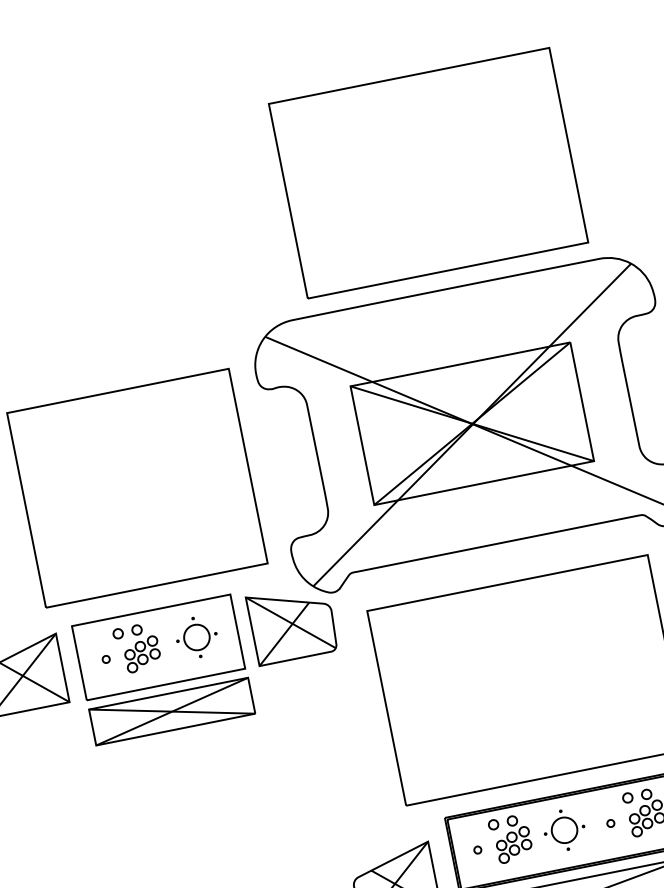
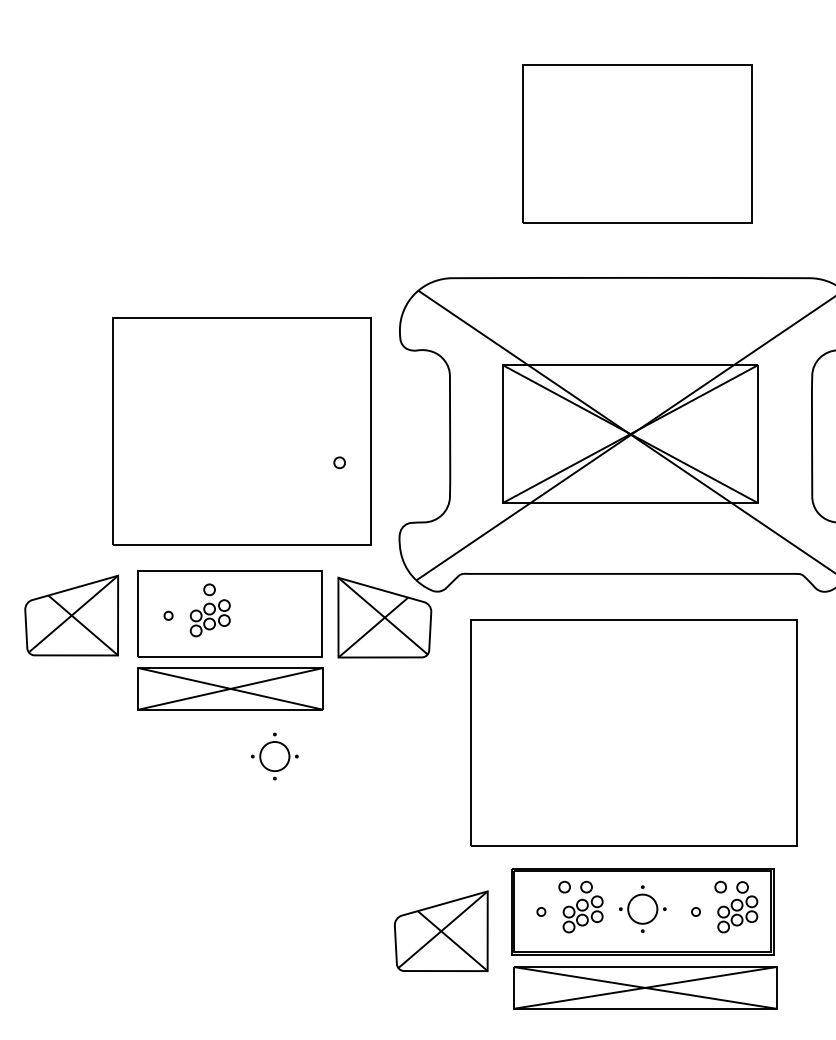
part: (428, 172) -> (637, 143), size x0.7
part: (117, 633) -> (339, 462), moved
part: (196, 637) -> (274, 756), moved

